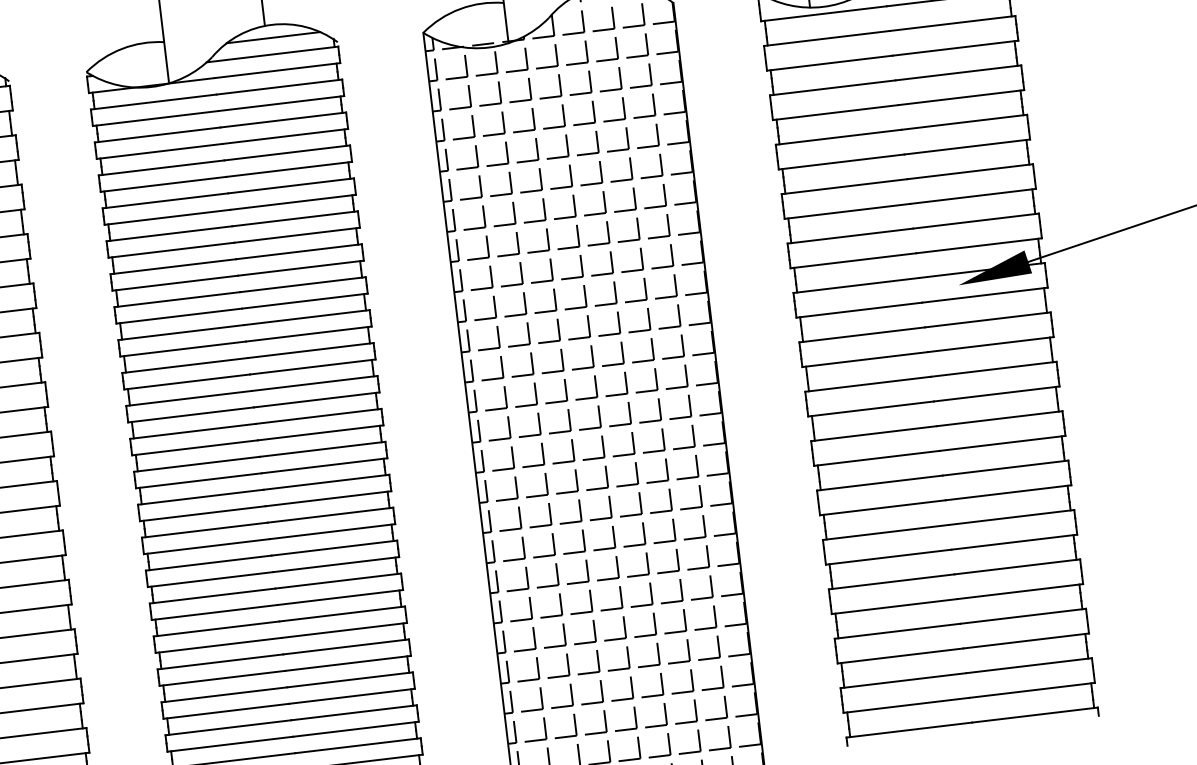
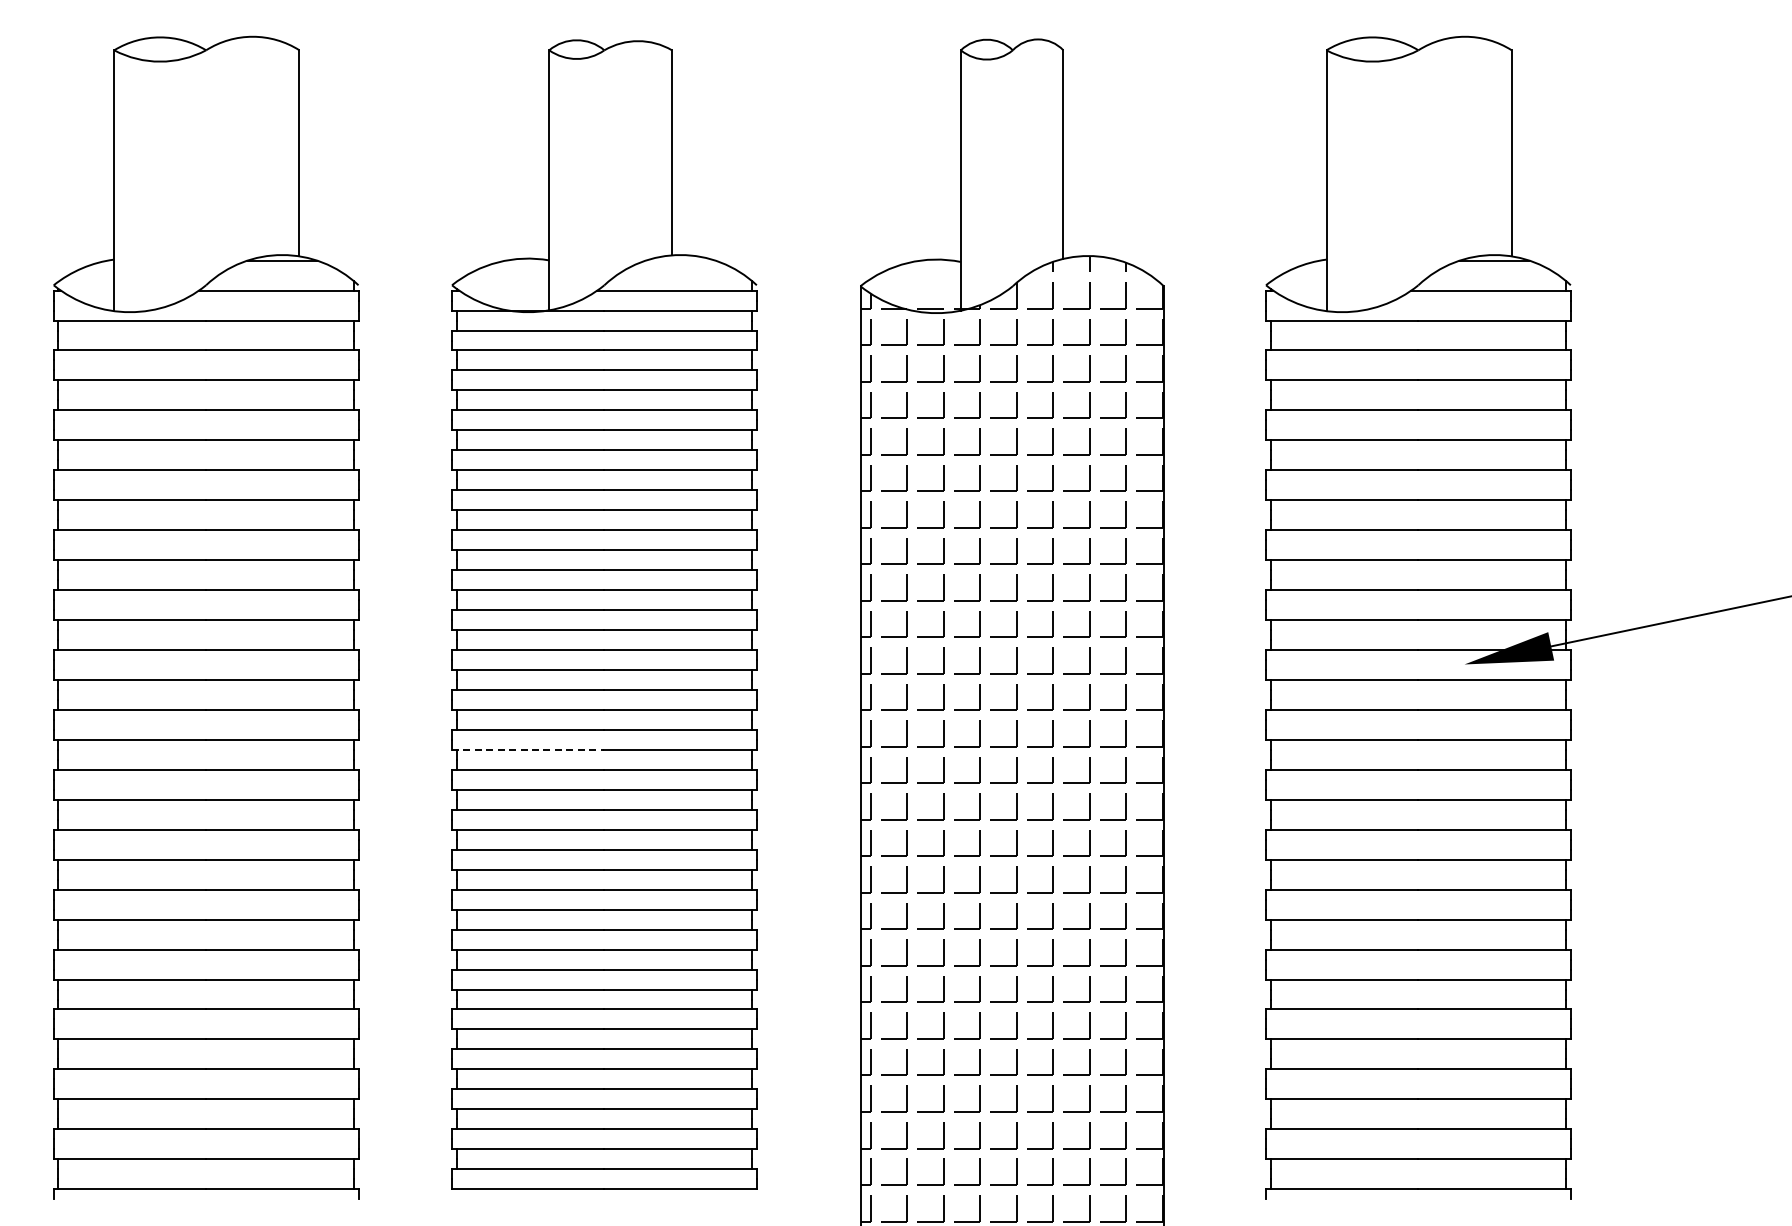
line: (273, 37) -> (680, 270), removed
line: (195, 447) -> (528, 749), solid -> dashed

